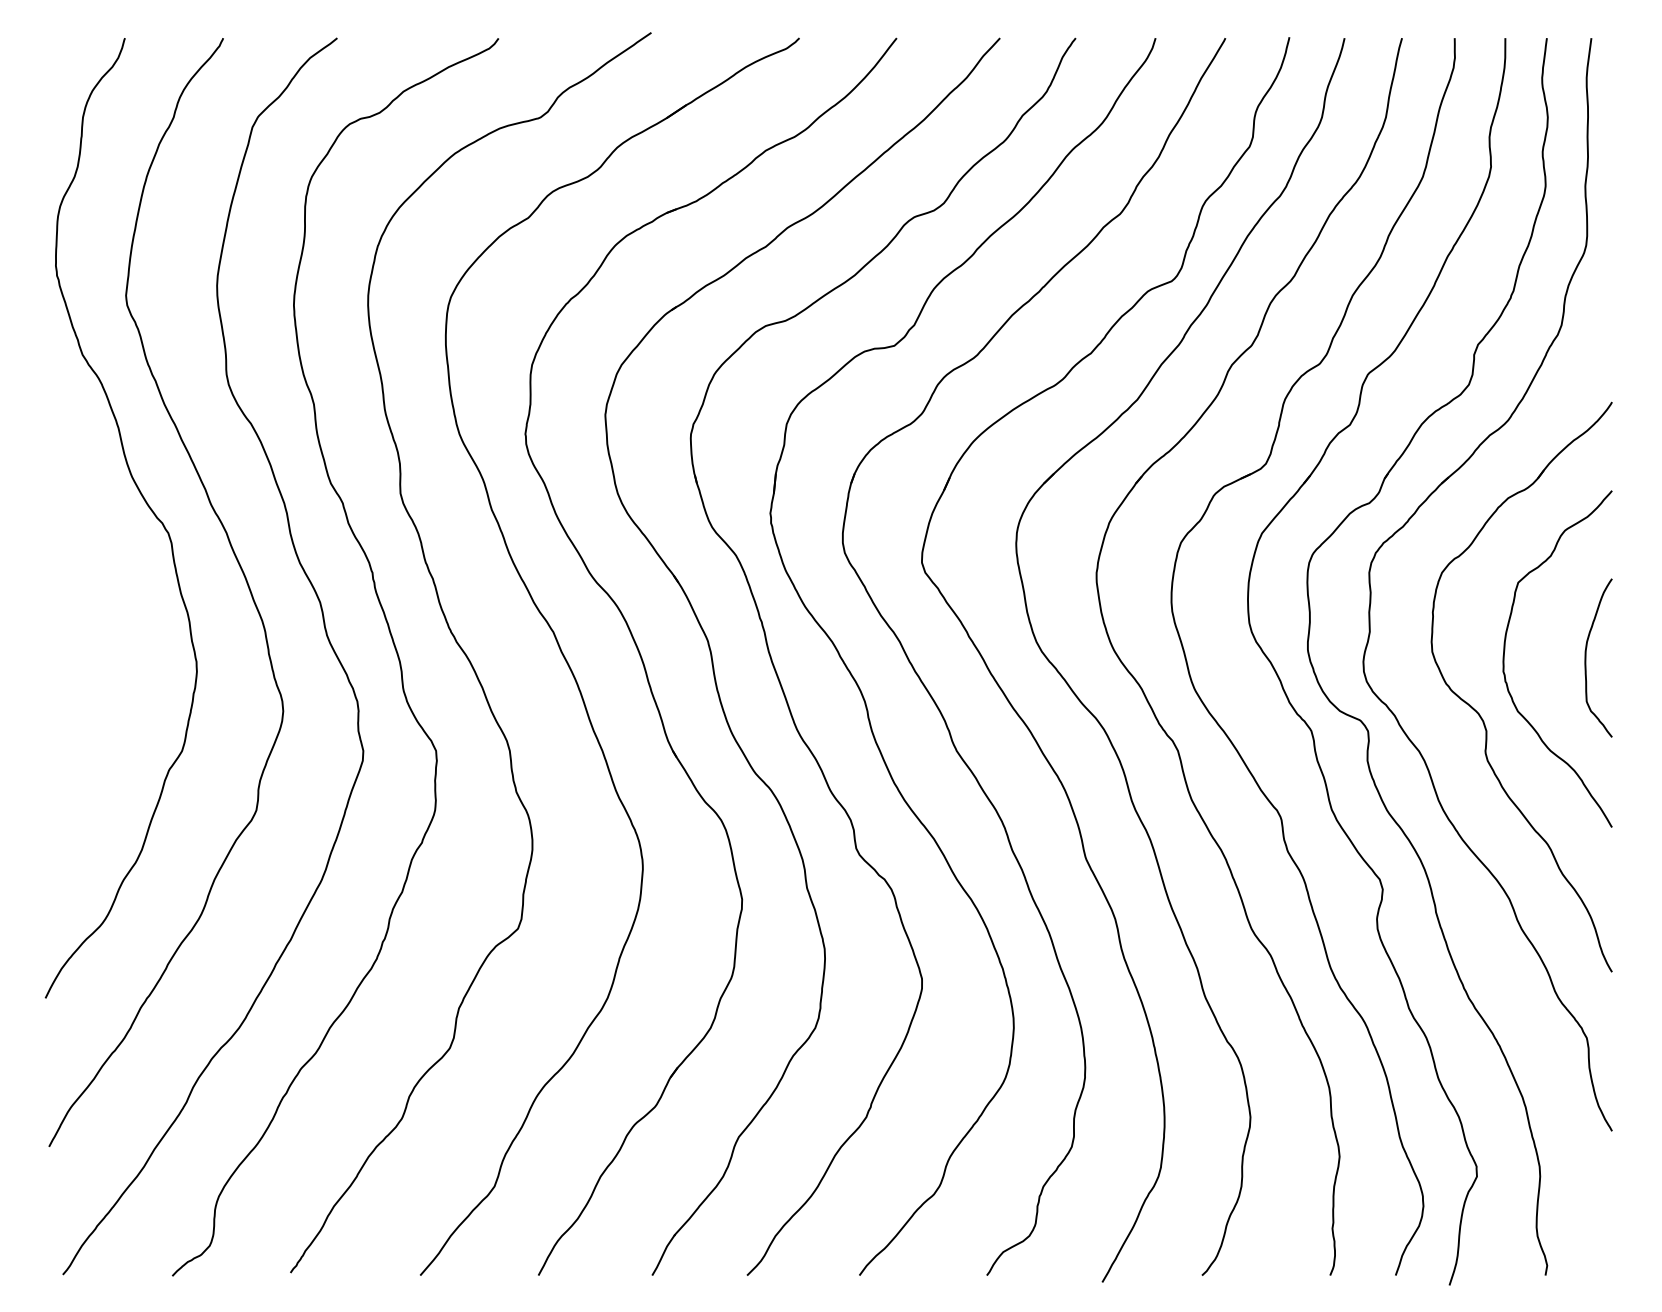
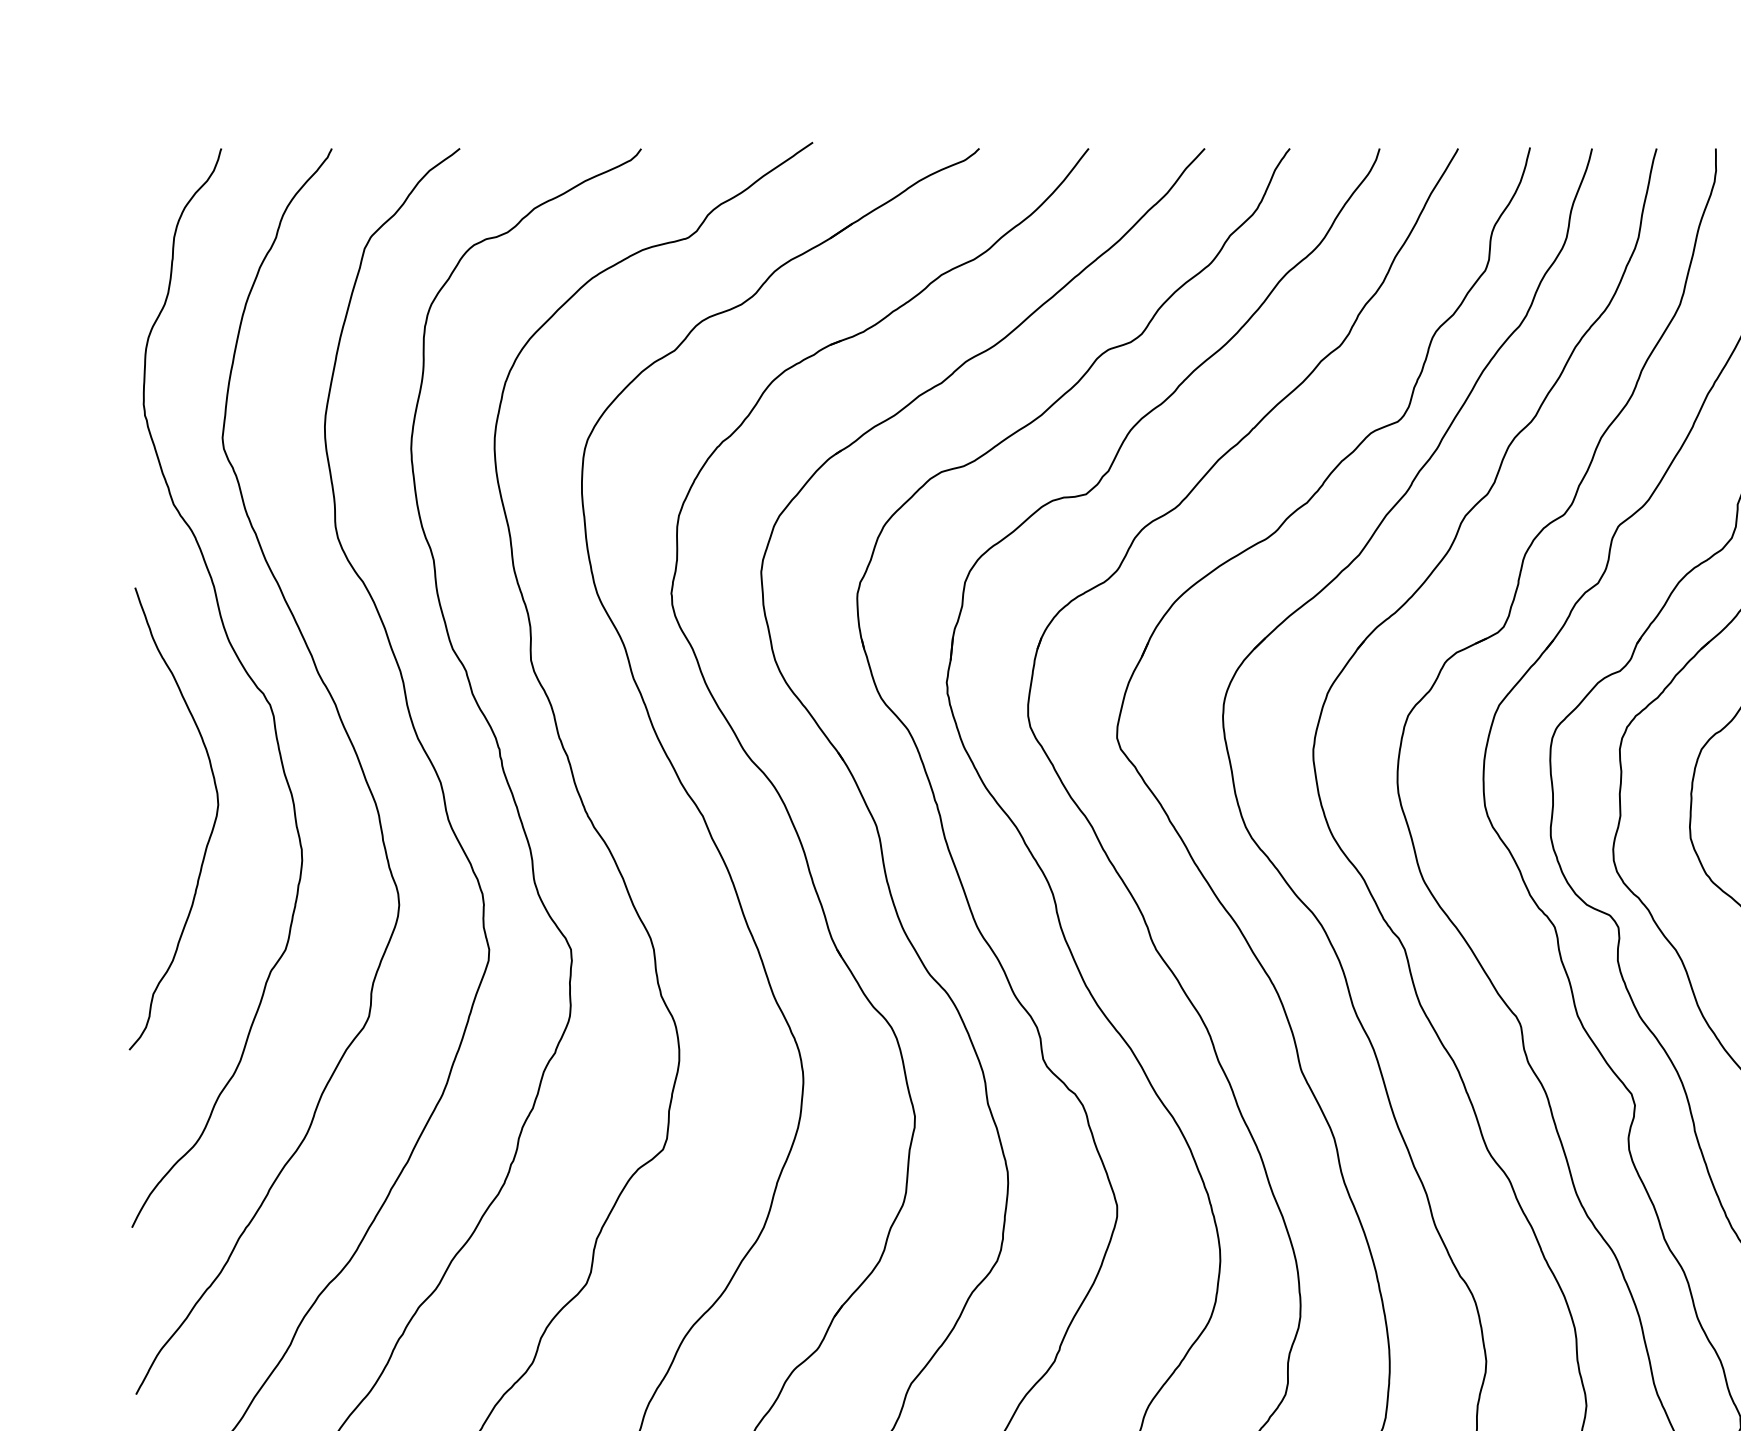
curve: (115, 646) -> (210, 832), added

